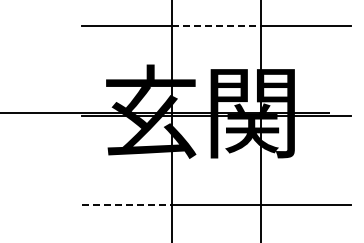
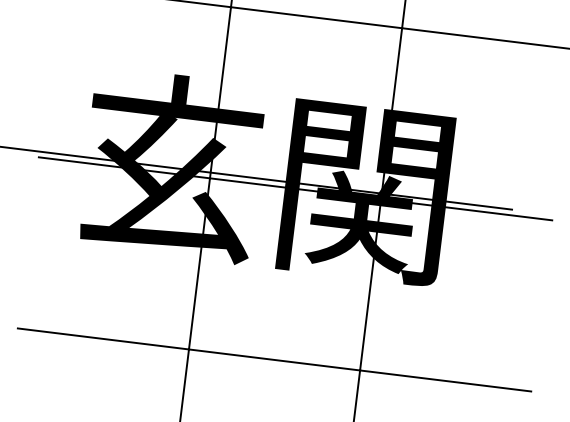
line: (216, 26) -> (316, 17), dashed -> solid
line: (126, 205) -> (102, 338), dashed -> solid

